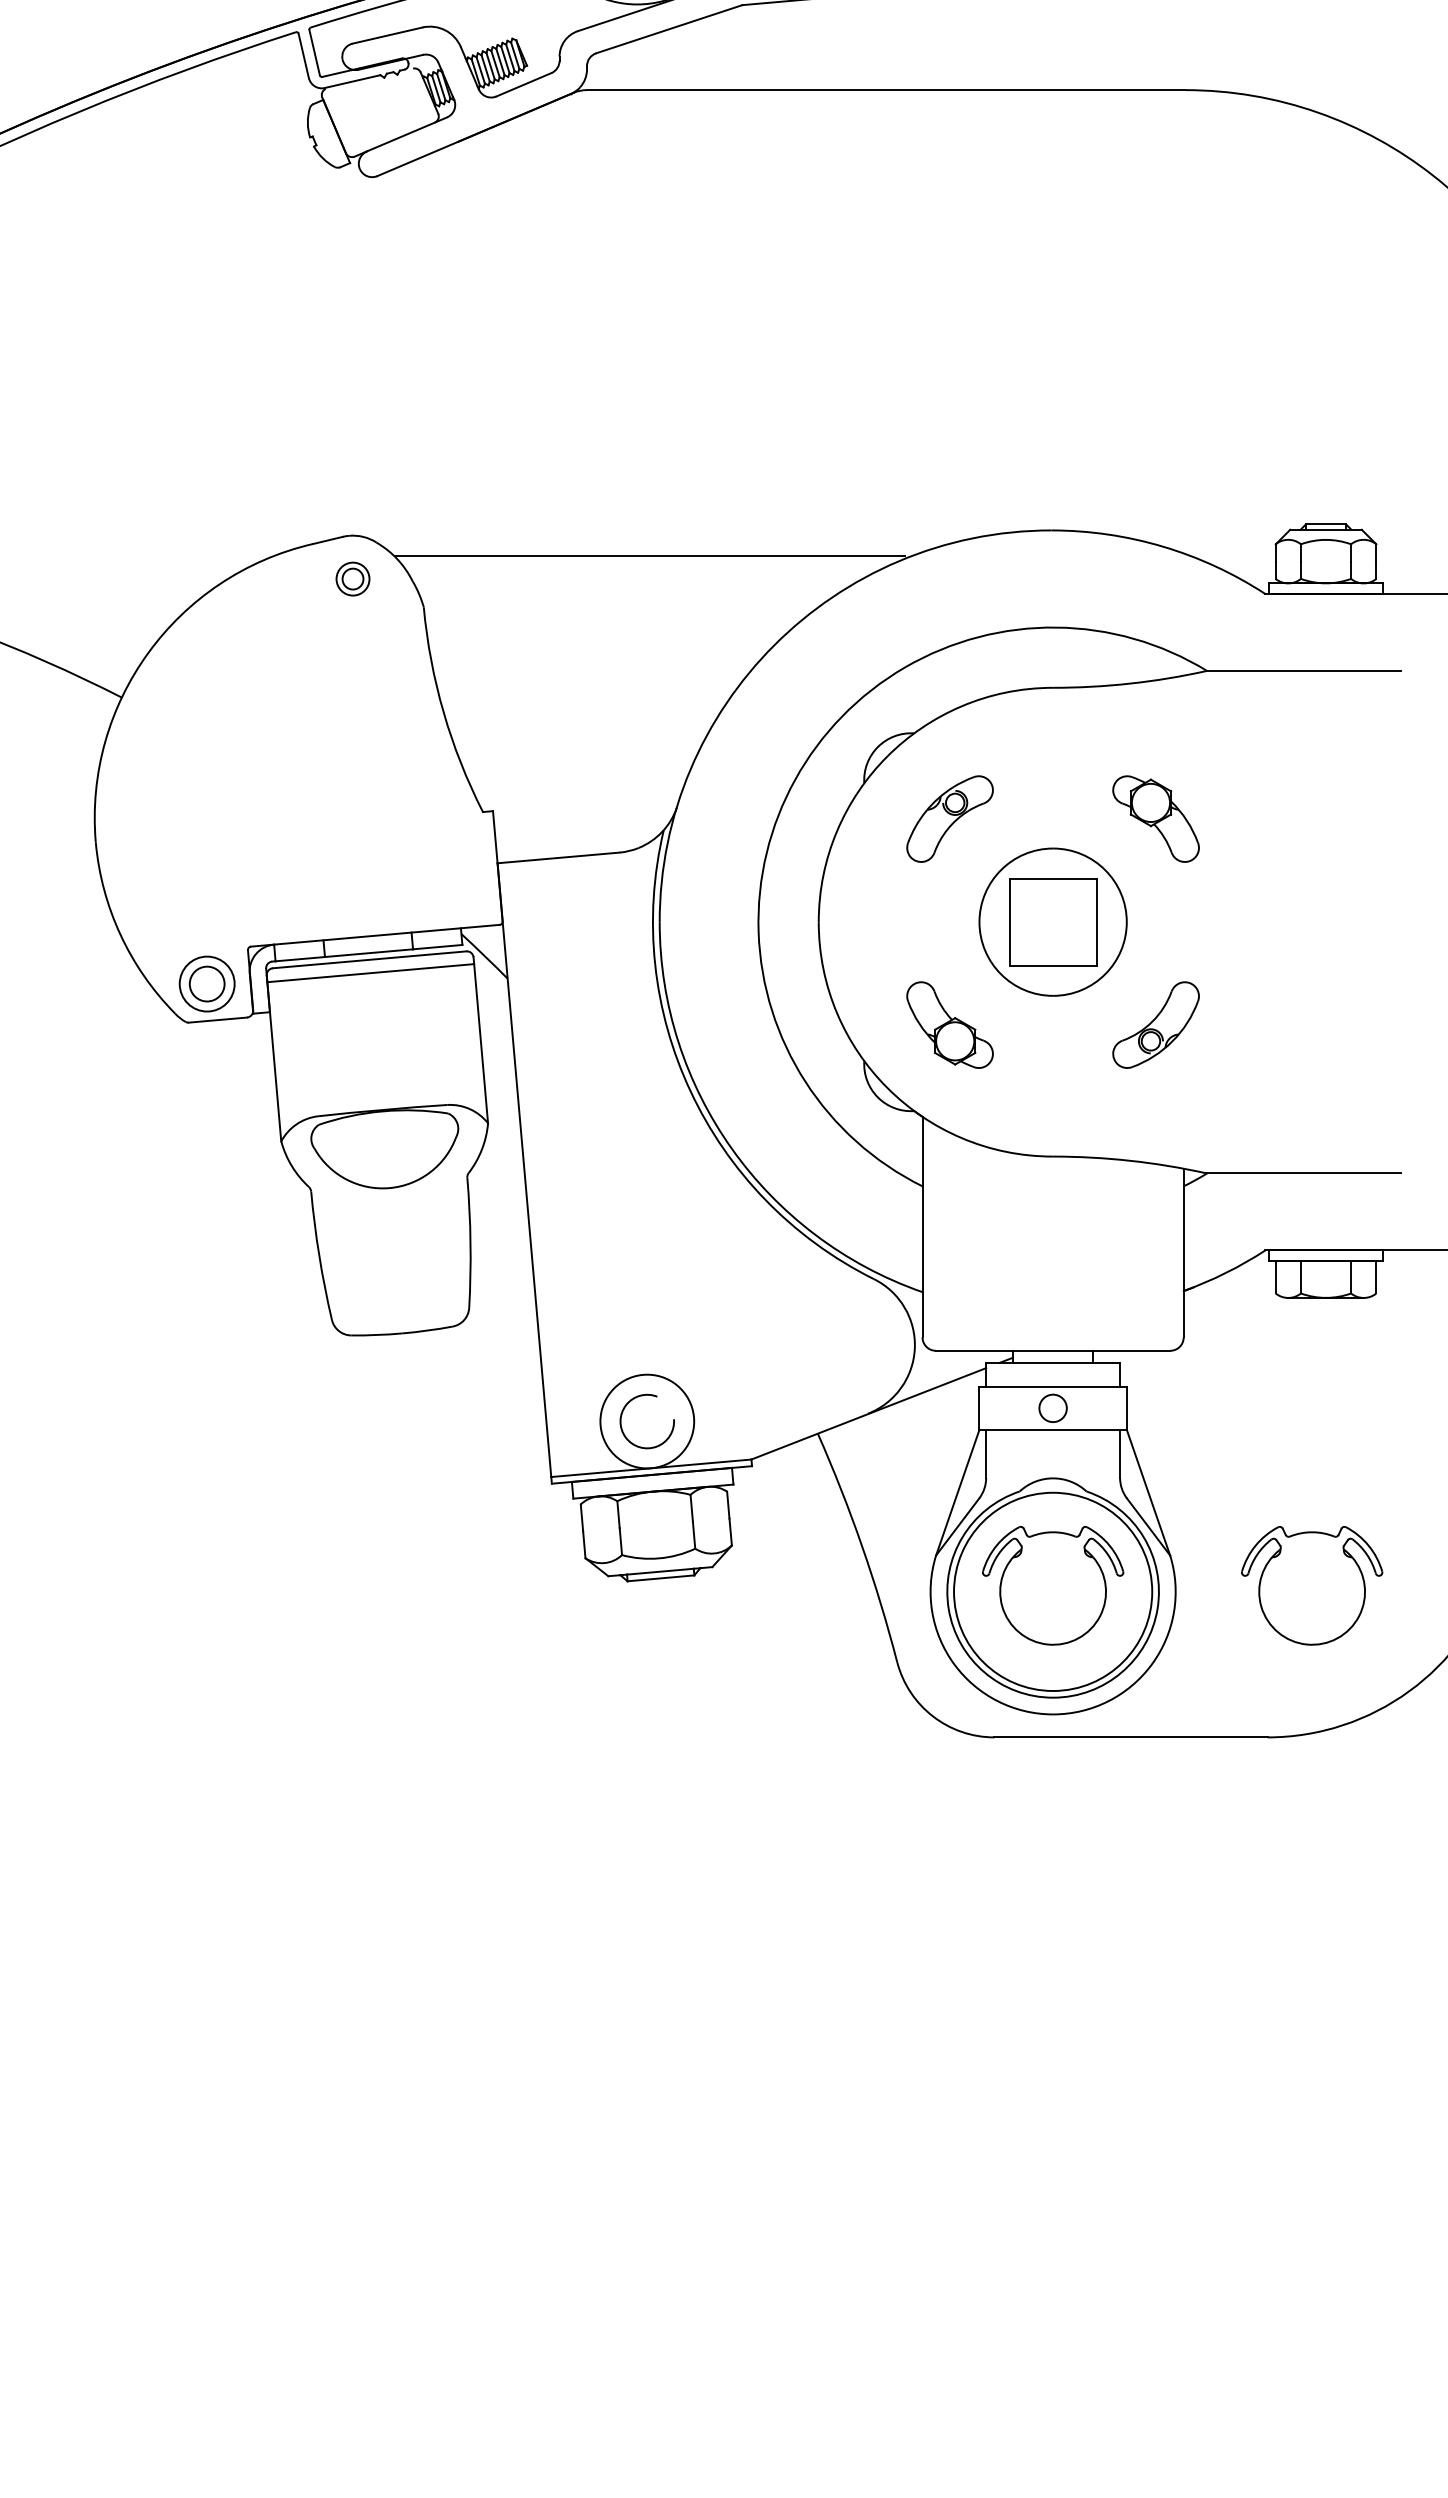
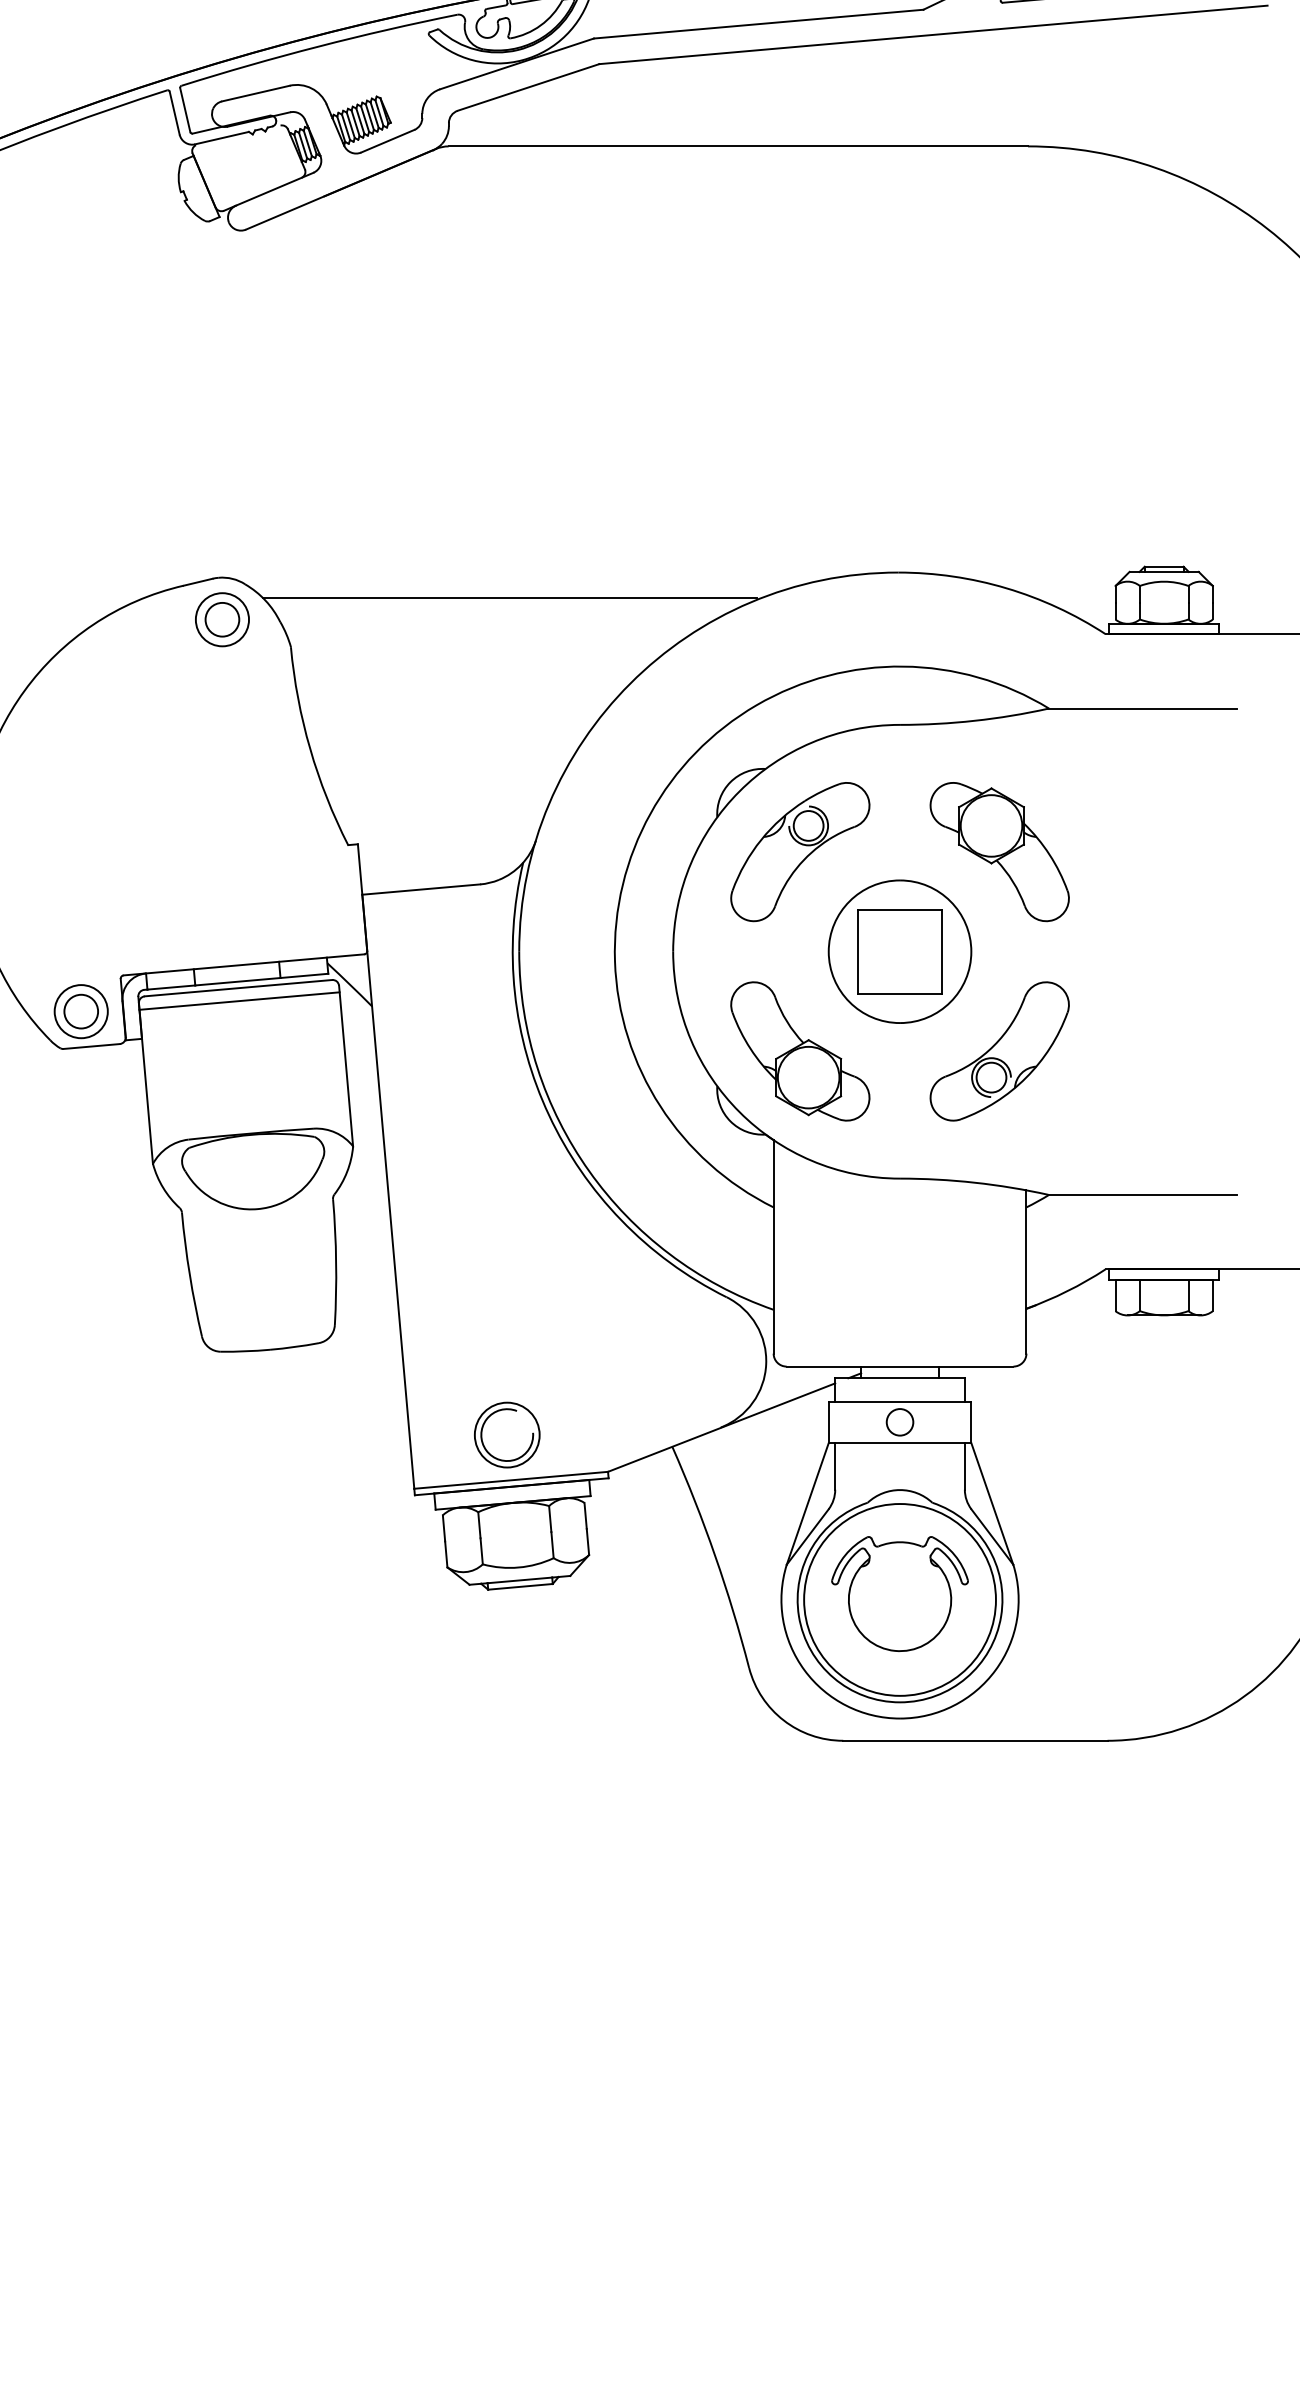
part: (352, 578) -> (221, 619), size x1.67
part: (949, 818) -> (799, 851), size x1.67
part: (1155, 818) -> (999, 851), size x1.67
part: (949, 1024) -> (799, 1050), size x1.67
part: (1155, 1024) -> (999, 1050), size x1.67
circle: (646, 1421) -> (506, 1435), size x0.71
part: (1312, 1585) -> (1151, 1593), removed

